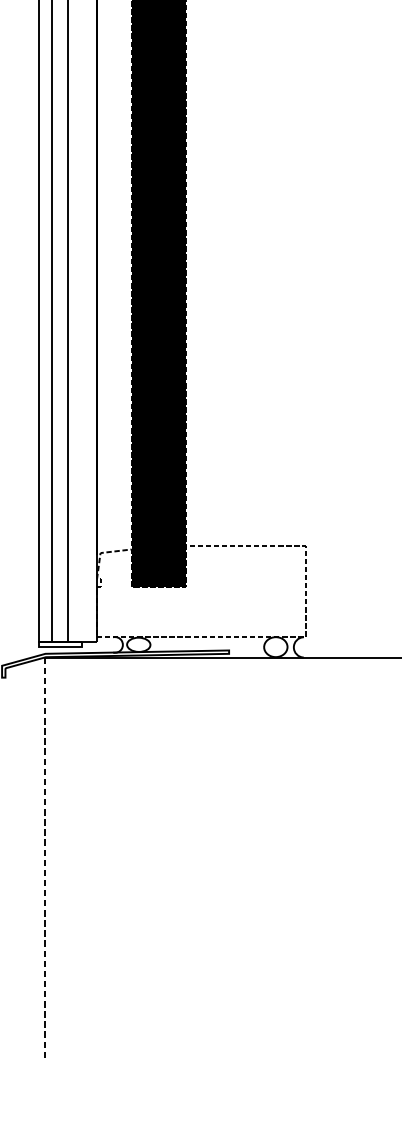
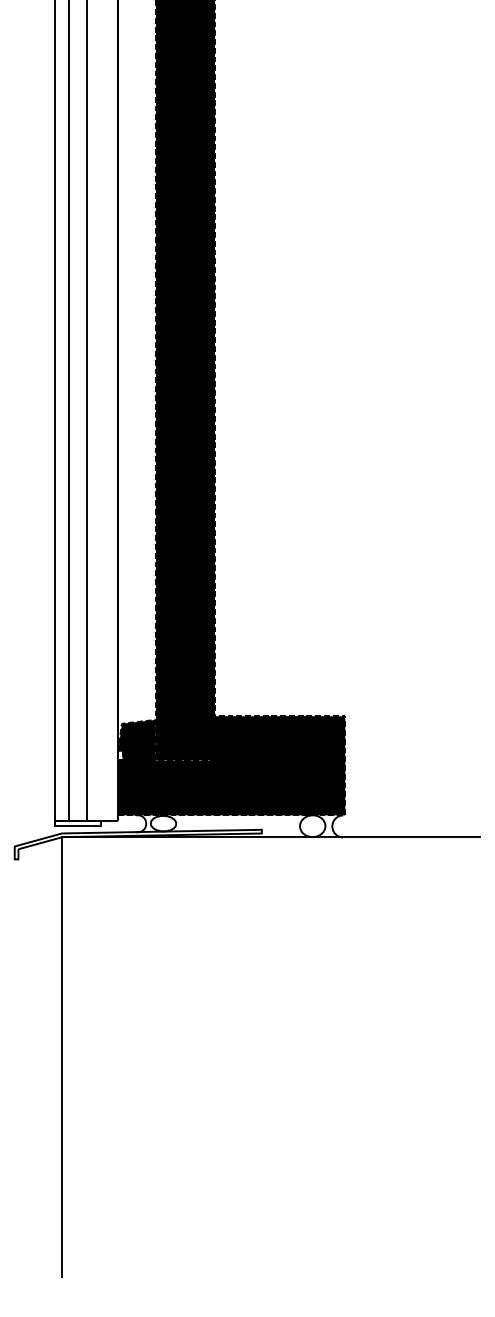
fill: (201, 591) -> (231, 765), added
line: (45, 859) -> (61, 1057), dashed -> solid

